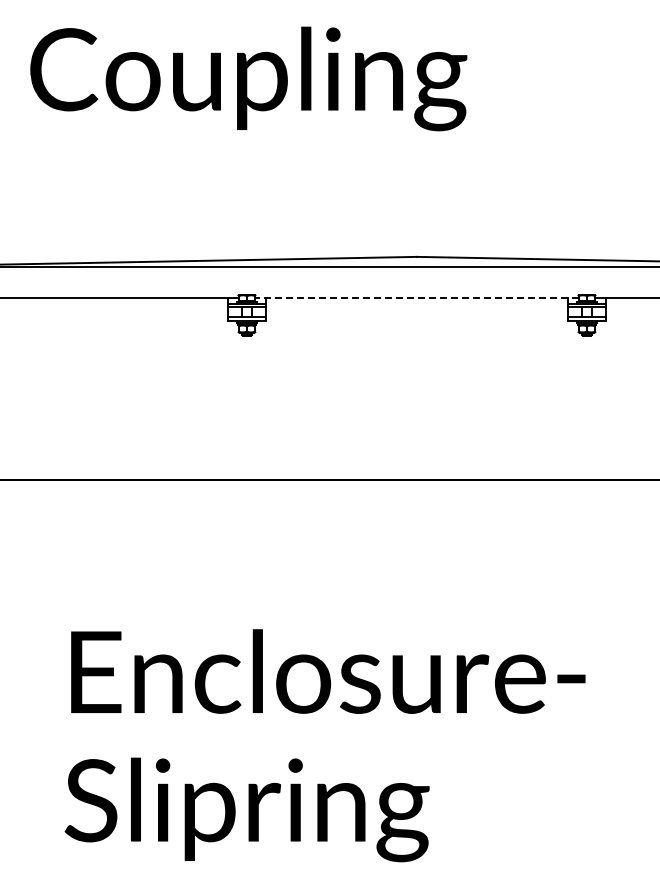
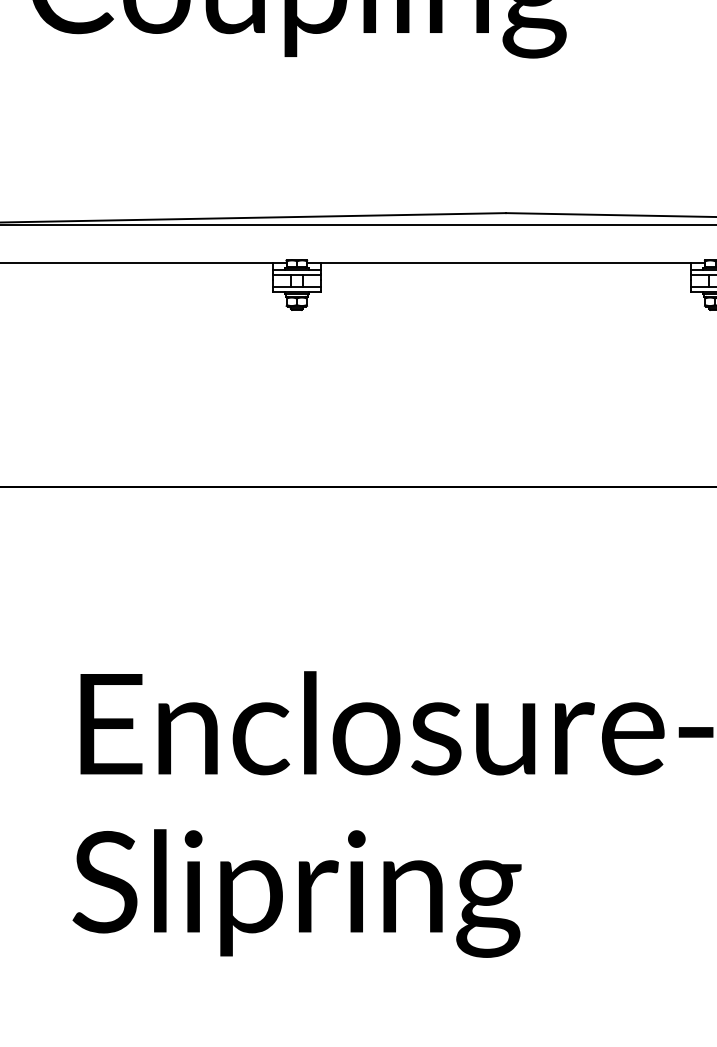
line: (416, 297) -> (505, 263), dashed -> solid

